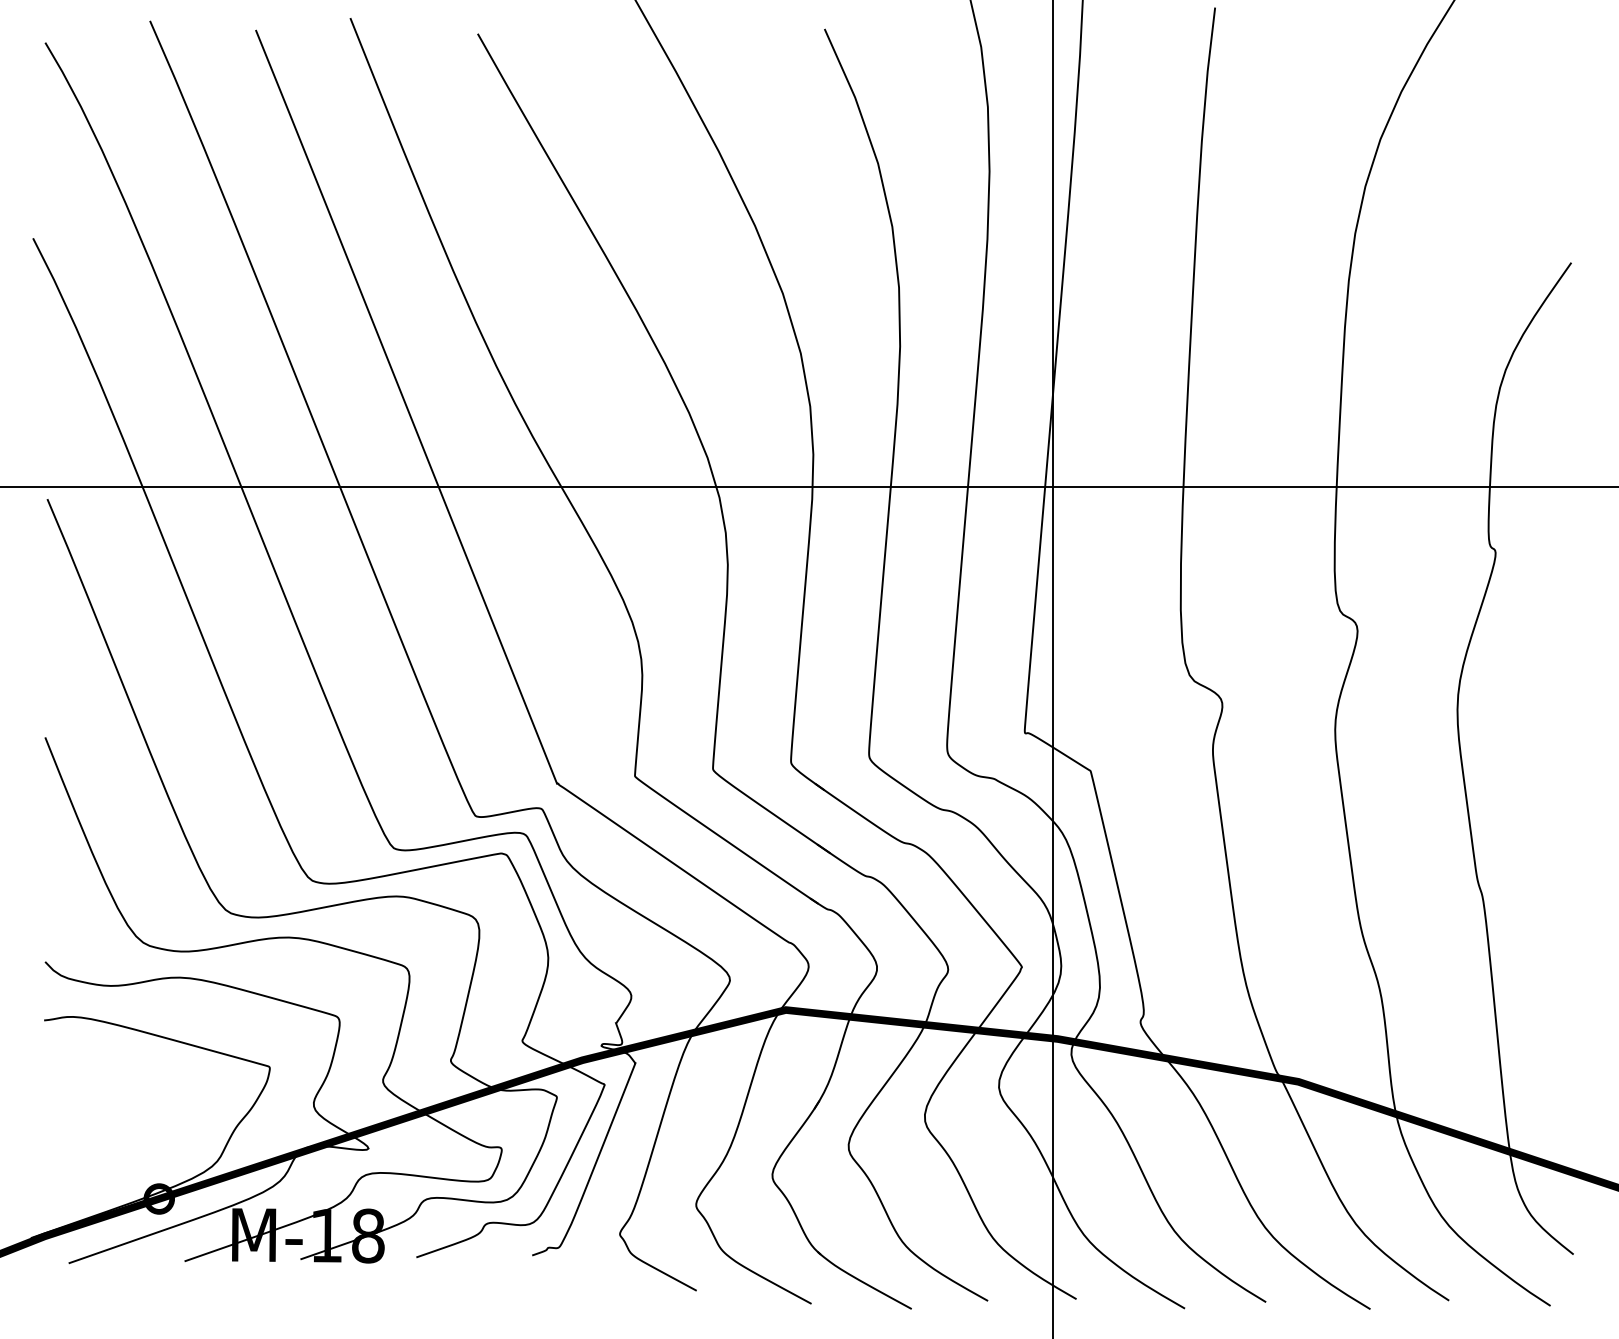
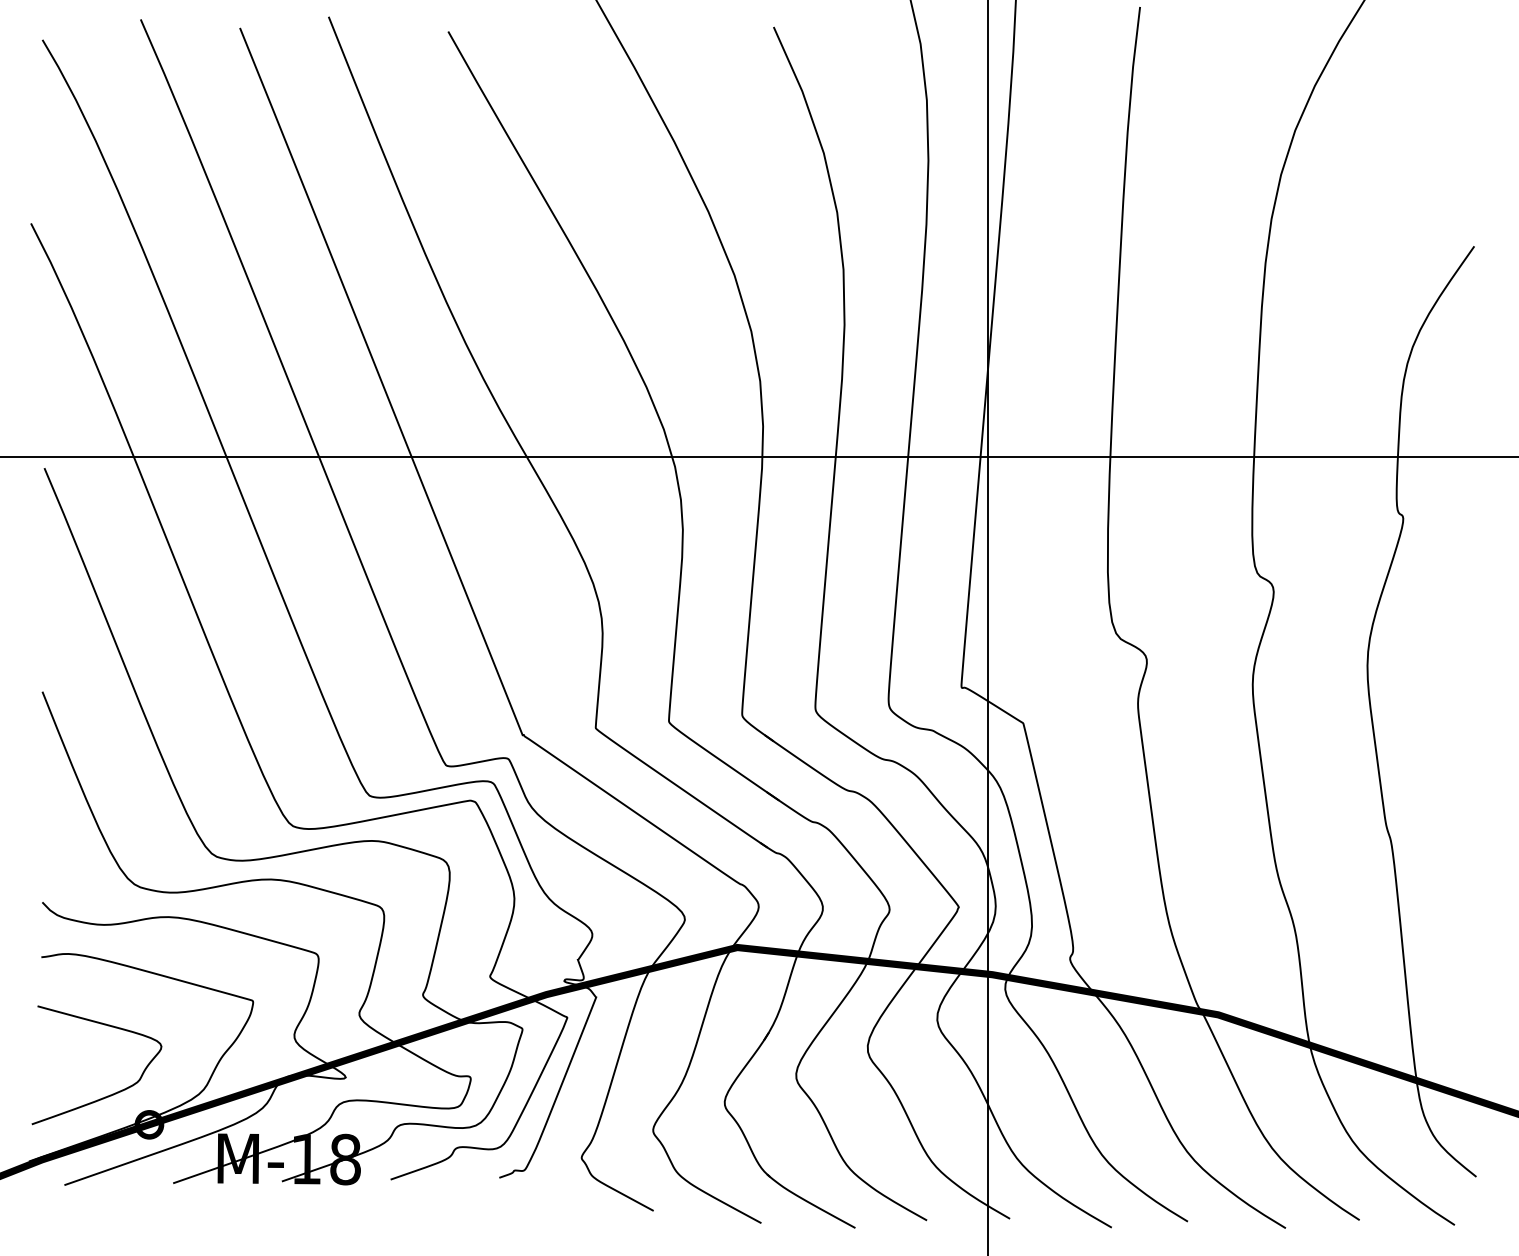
curve: (114, 1167) -> (107, 1095), added

